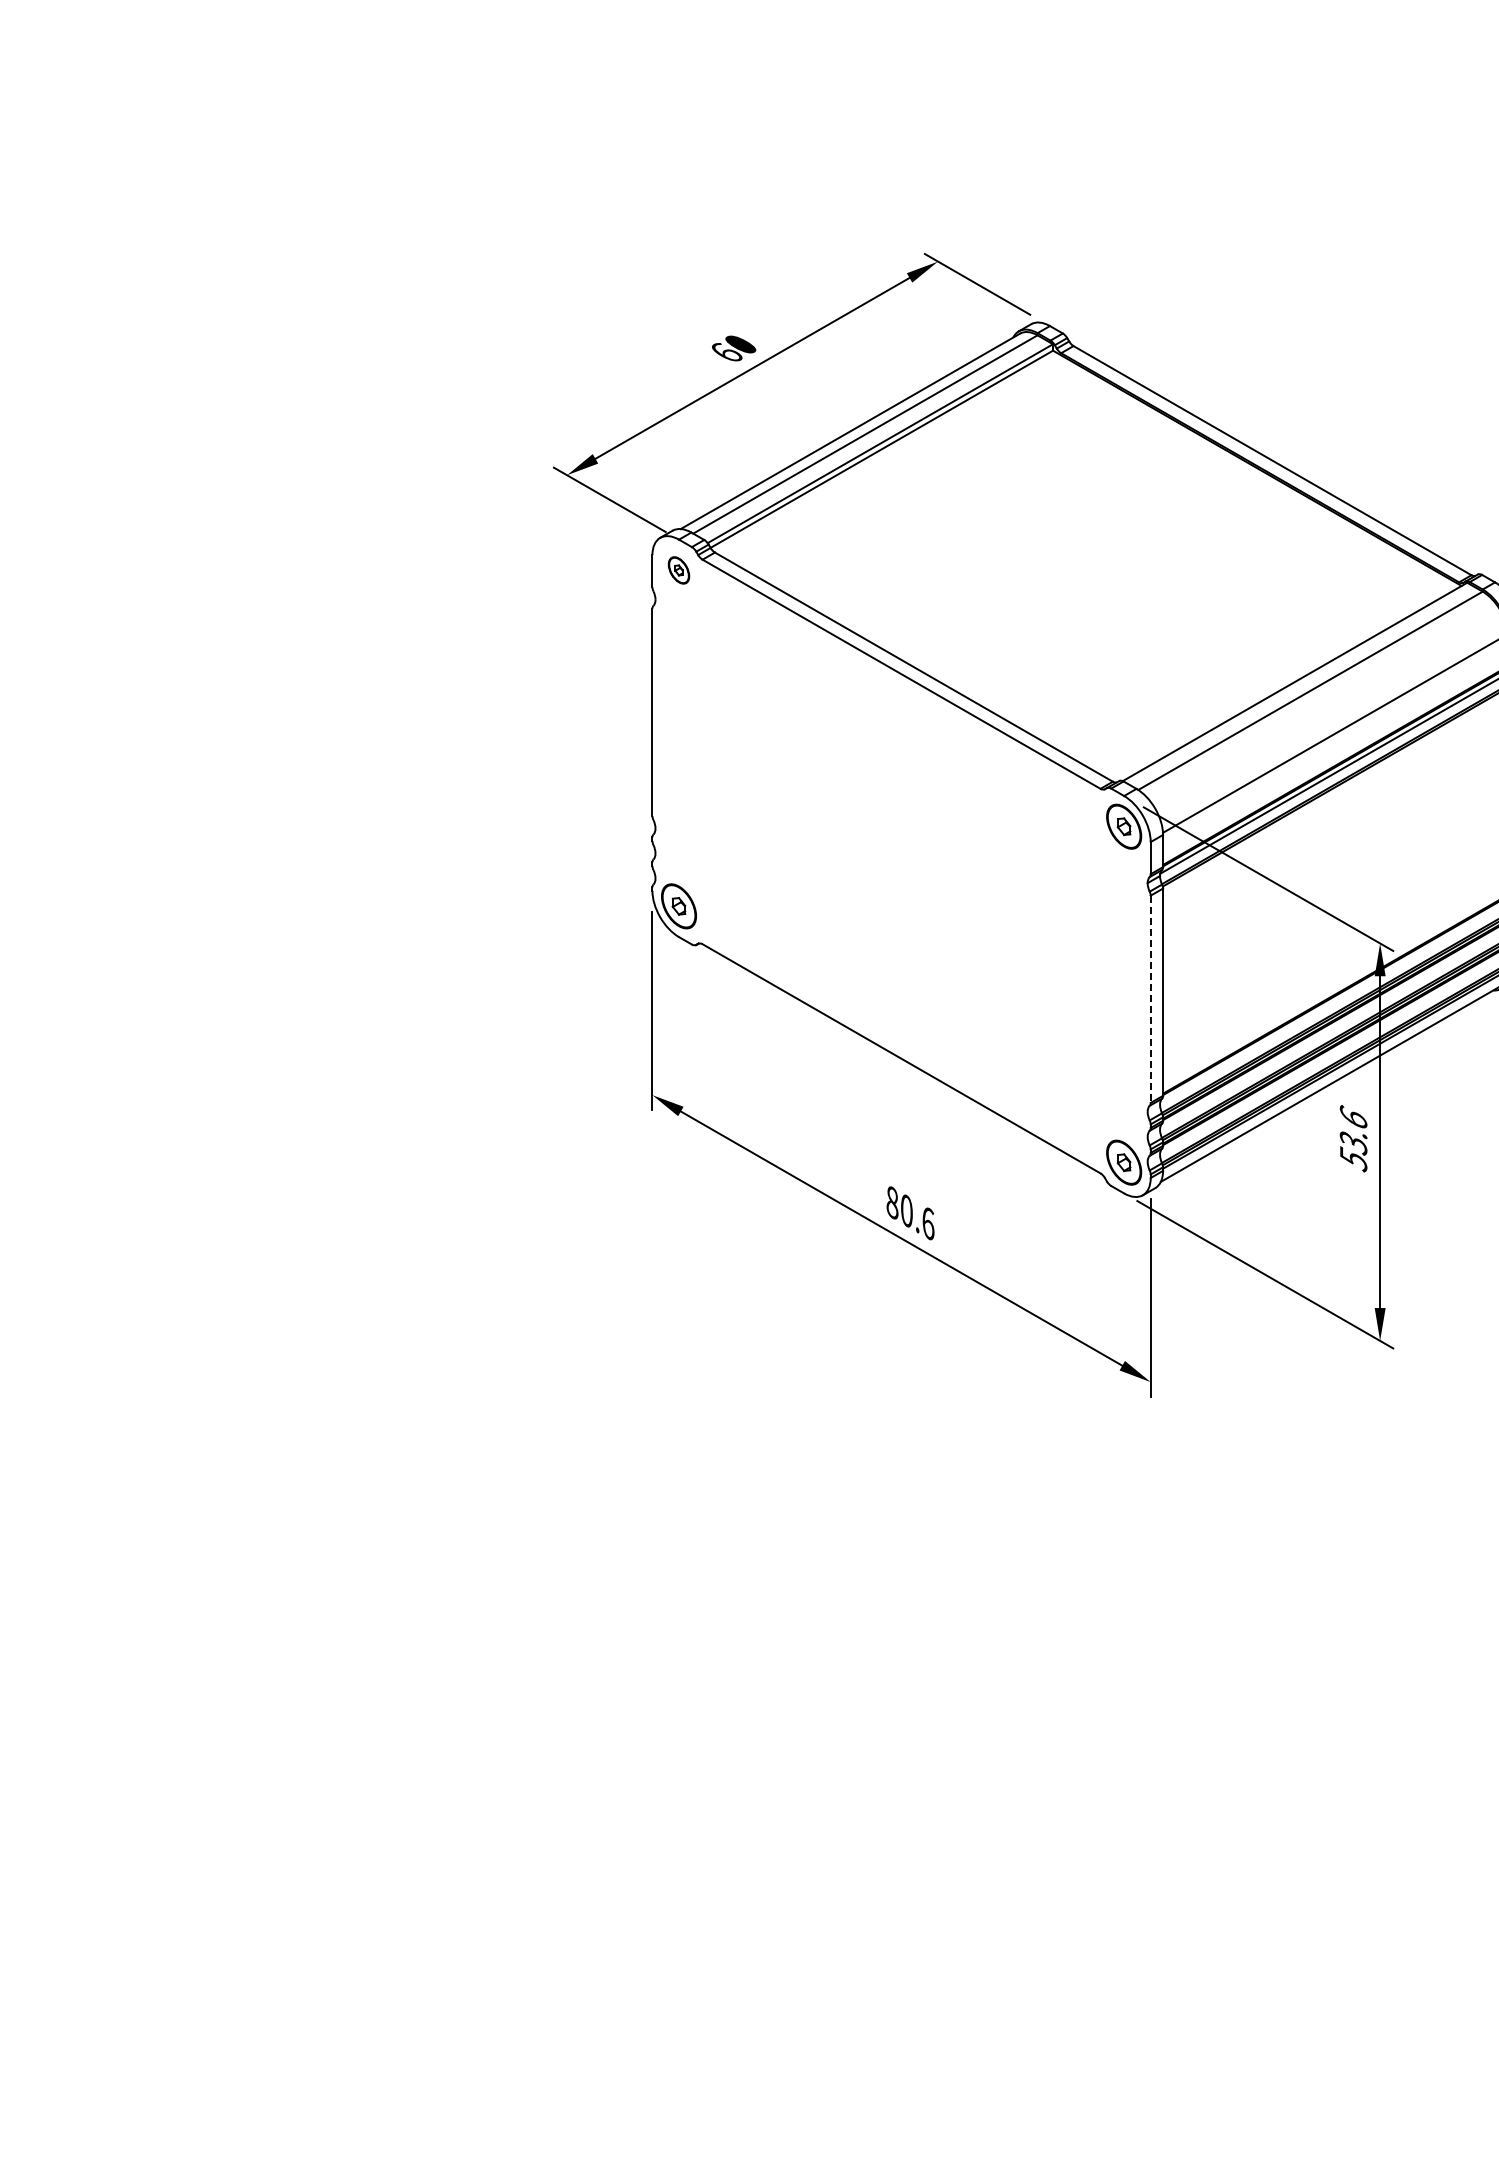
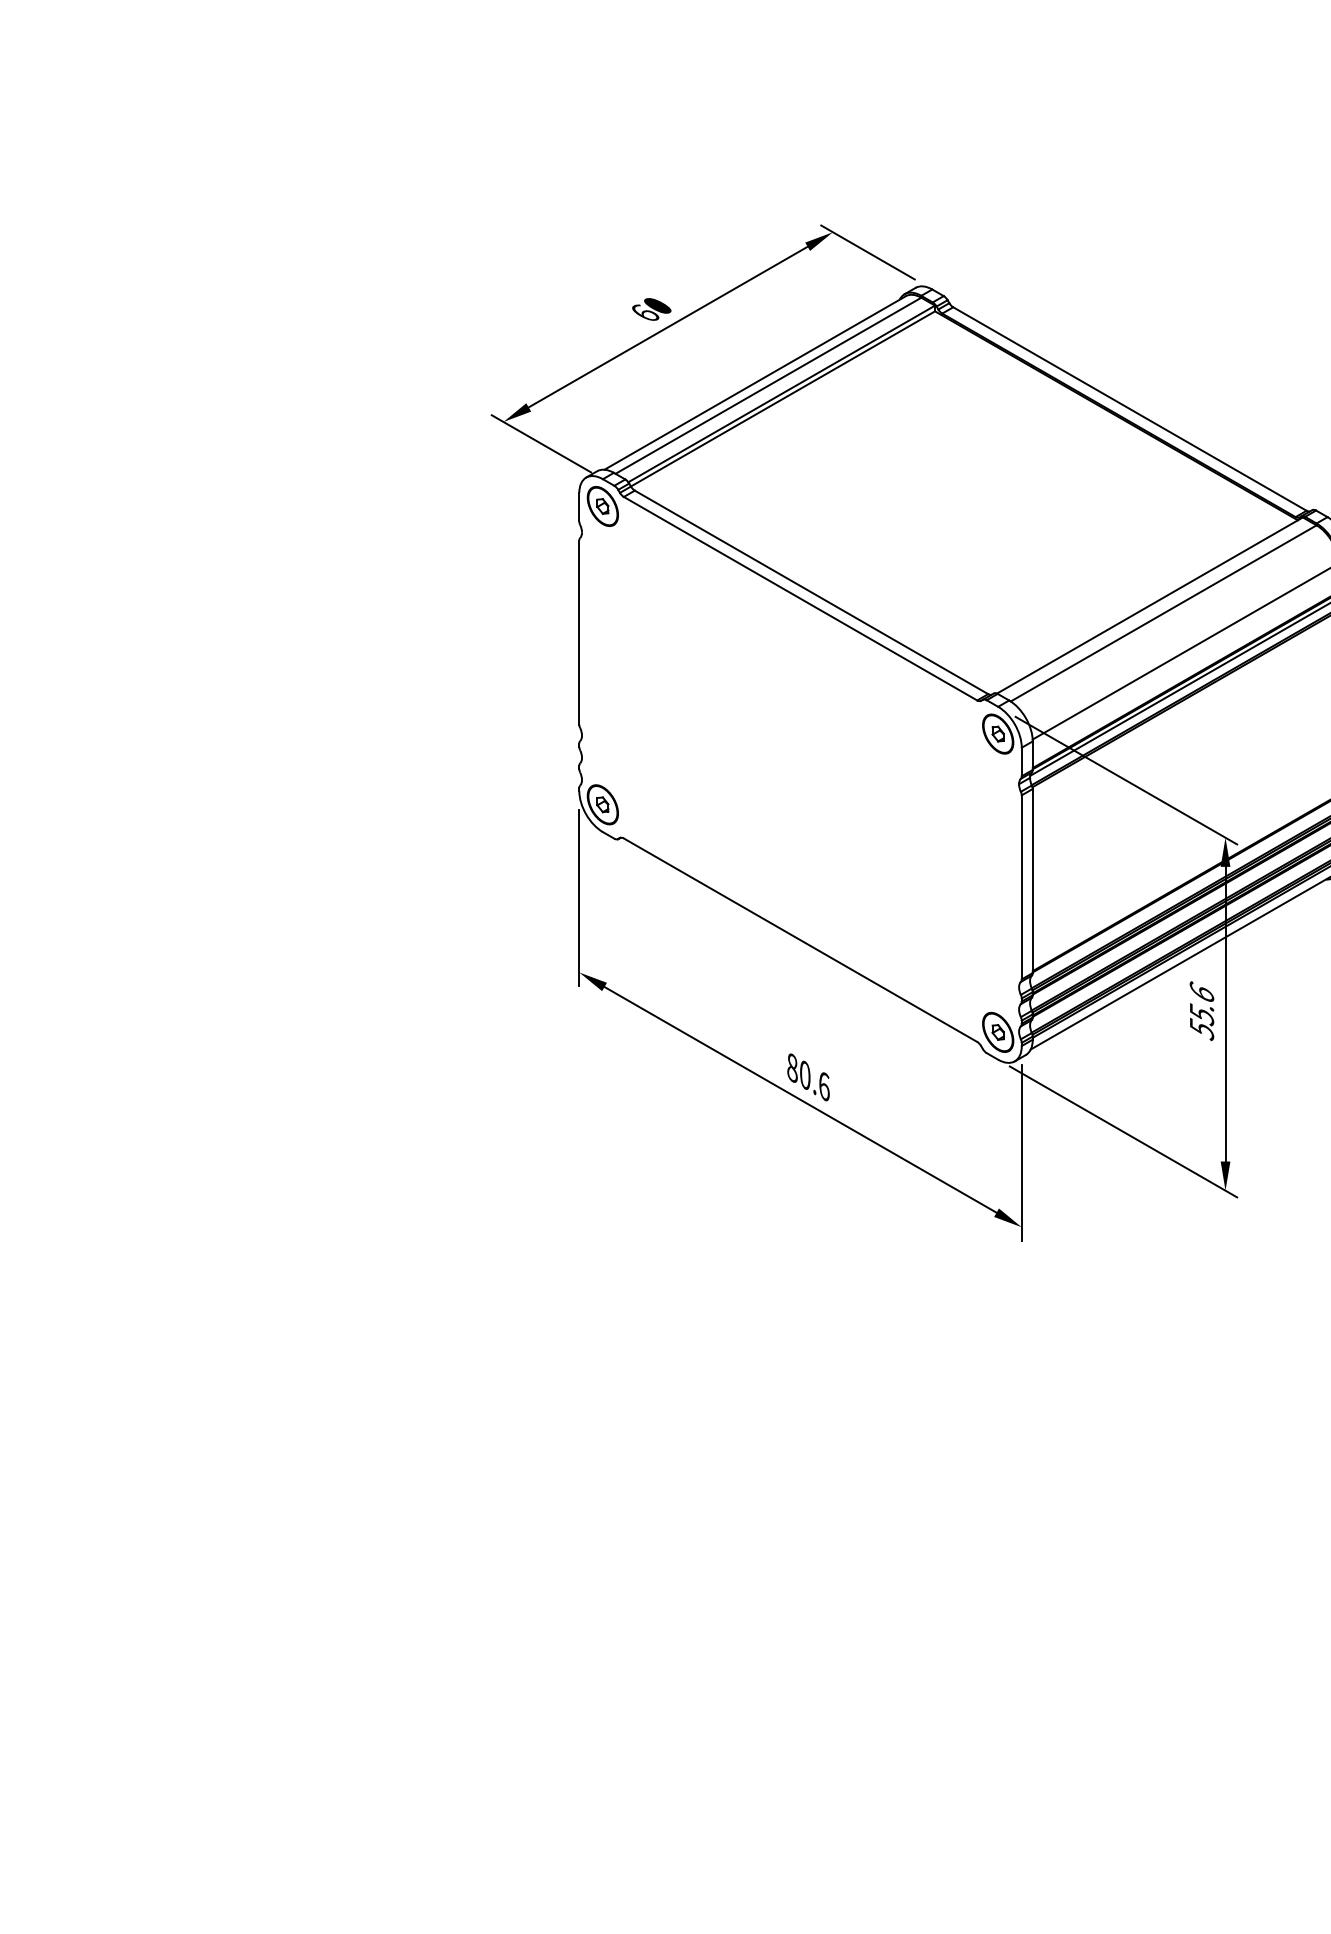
part: (678, 570) -> (602, 506), size x1.67
line: (1150, 999) -> (1021, 887), dashed -> solid
text: (1352, 1142) -> (1200, 1014), 53.6 -> 55.6

